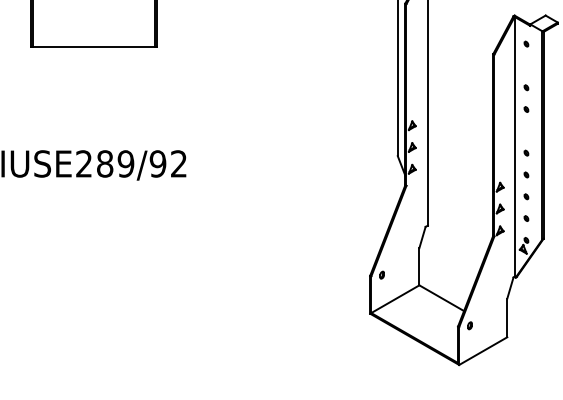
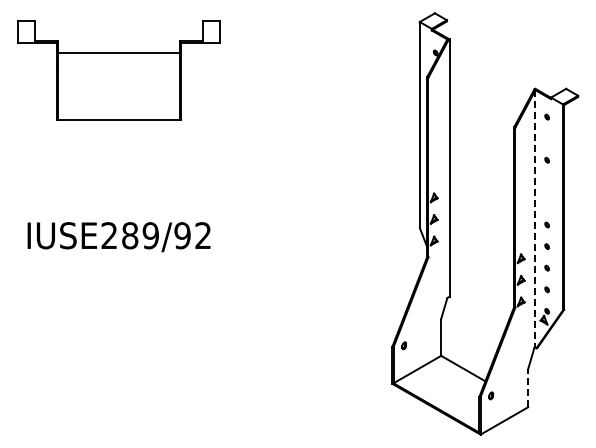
part: (525, 109) -> (546, 181), removed
line: (514, 146) -> (535, 218), solid -> dashed
line: (507, 317) -> (528, 387), solid -> dashed

